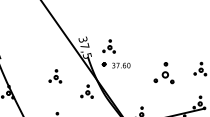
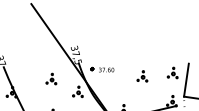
part: (109, 45) -> (96, 53), removed
part: (164, 73) -> (142, 76), size x0.62

